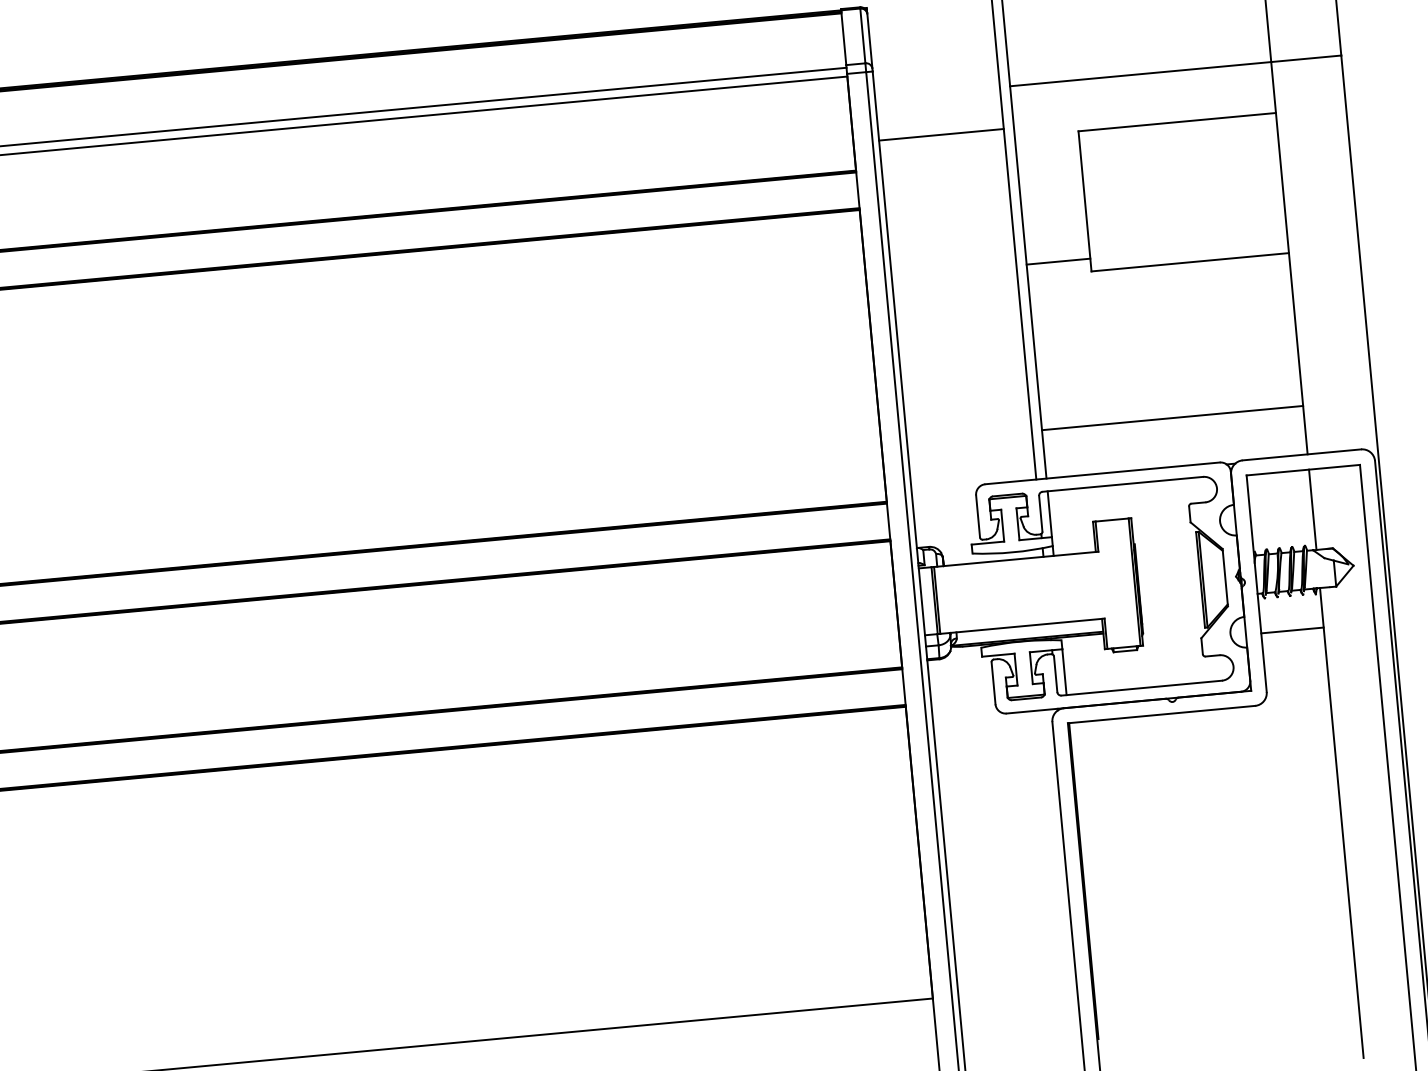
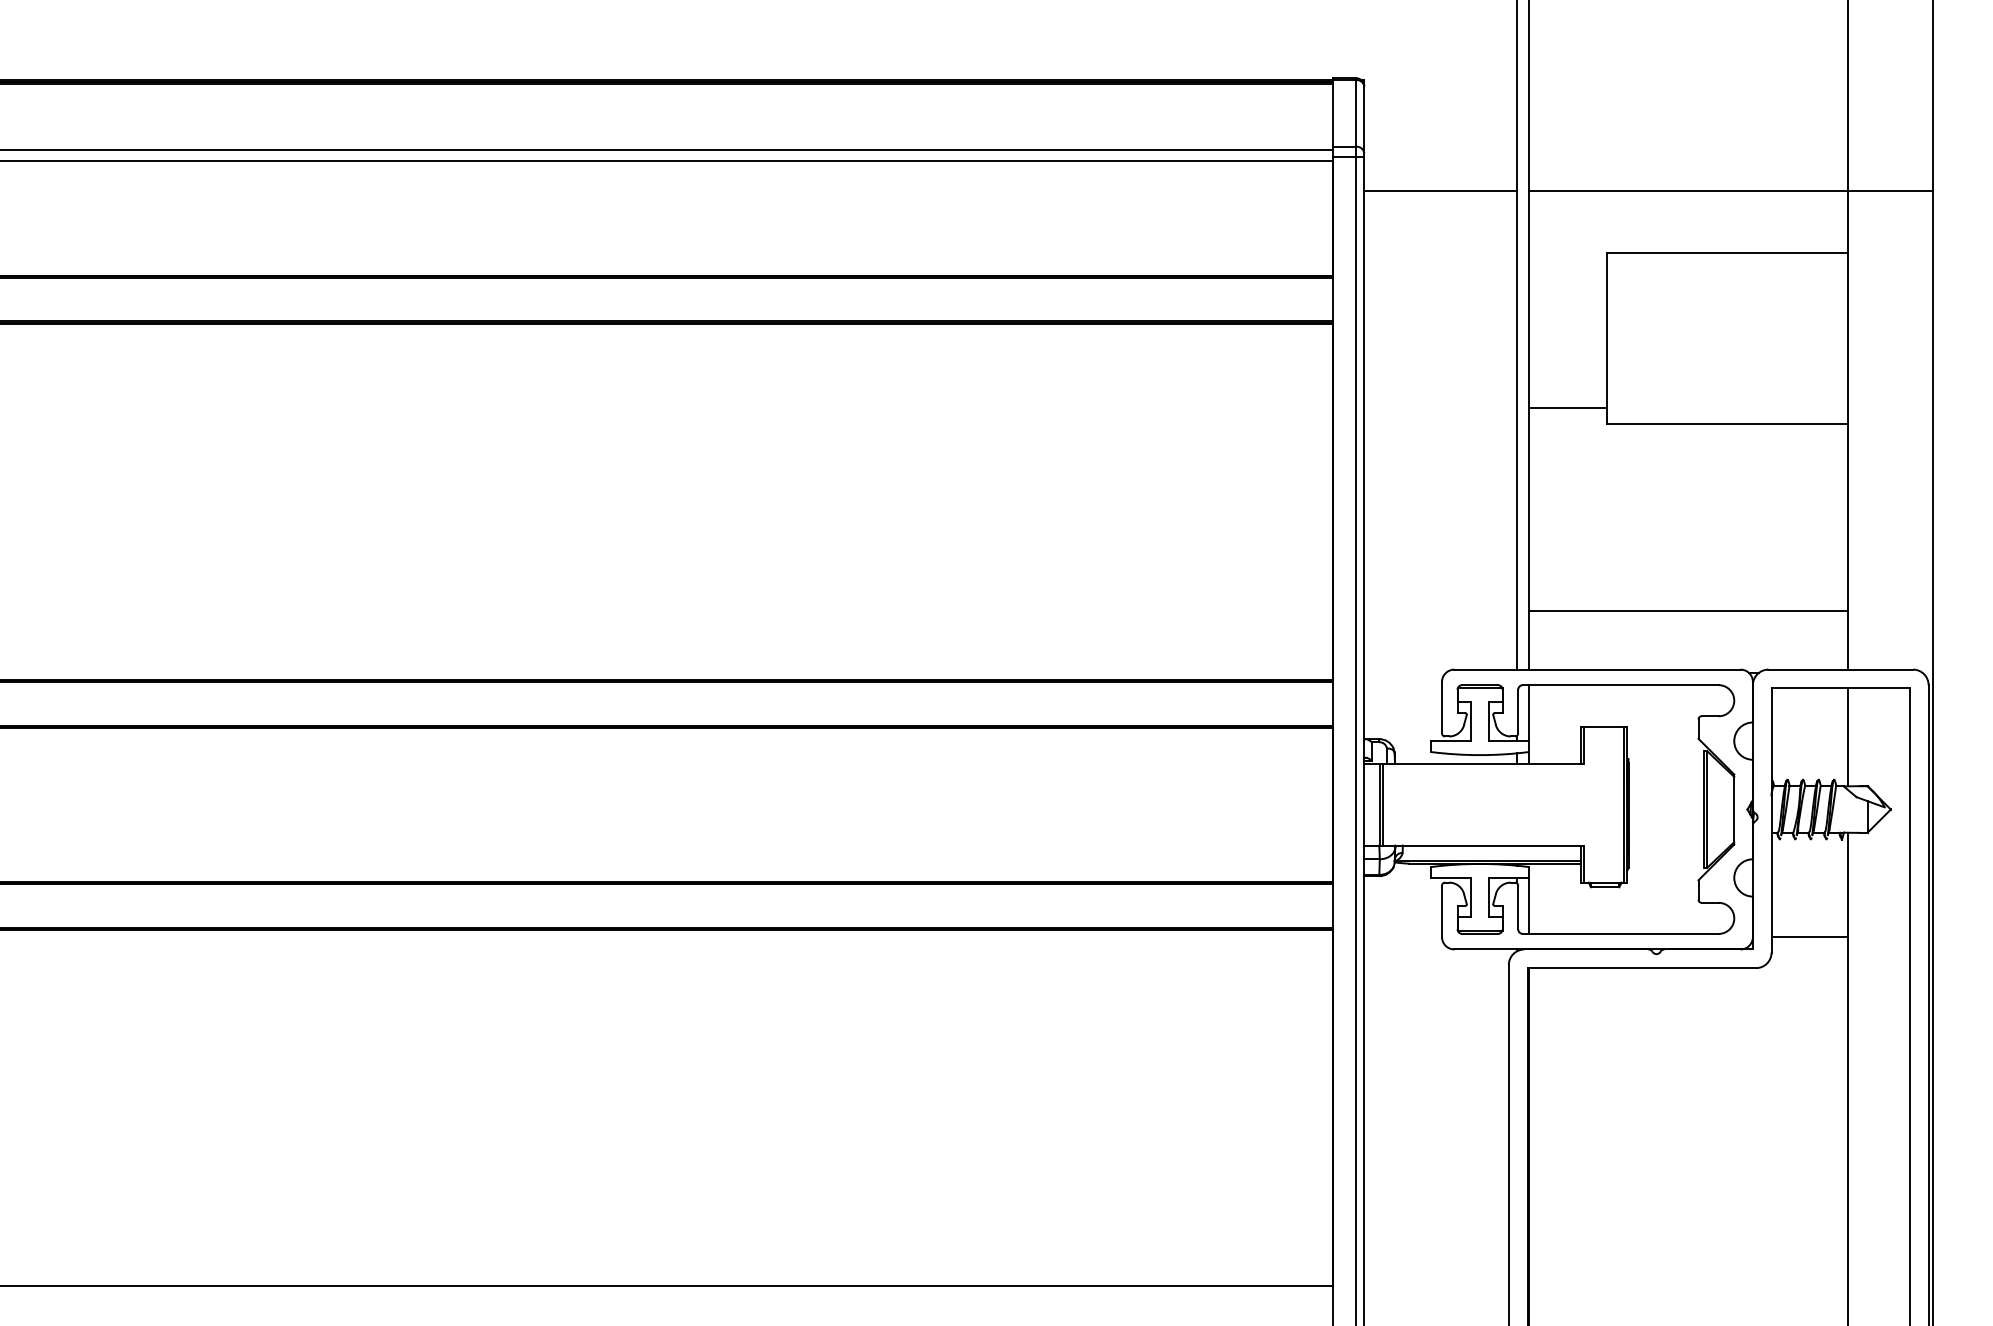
line: (941, 134) -> (1440, 190), moved
line: (1292, 630) -> (1809, 937), moved

